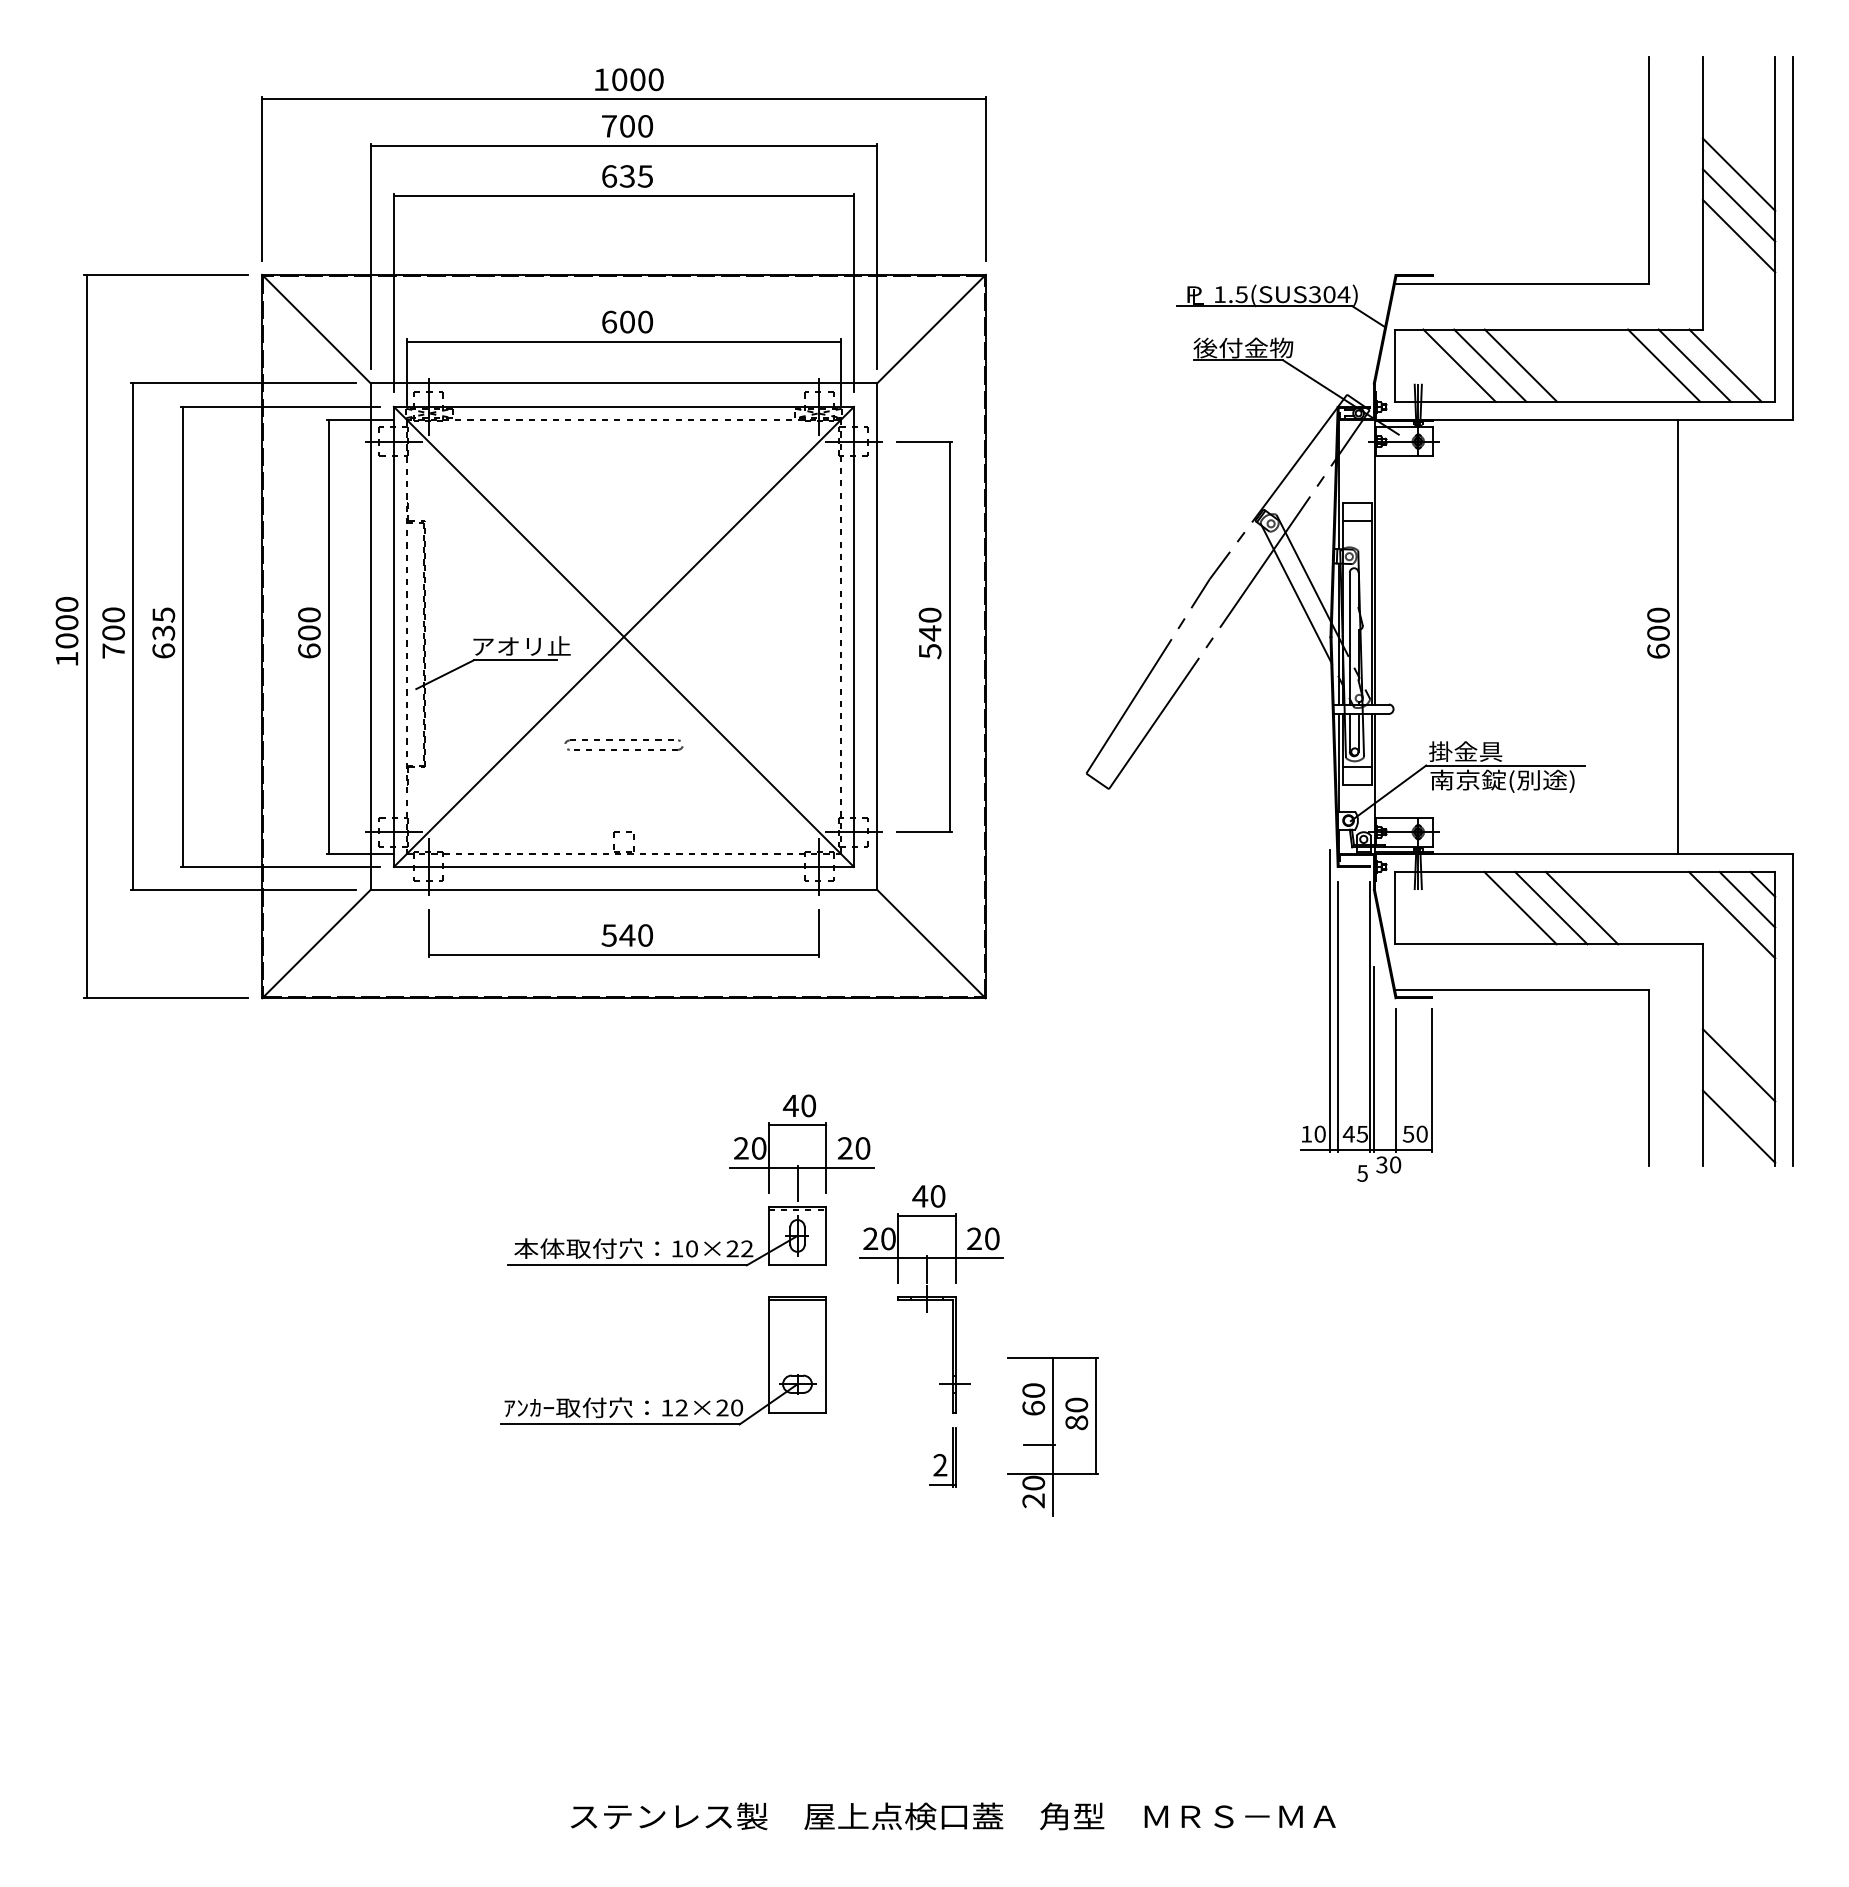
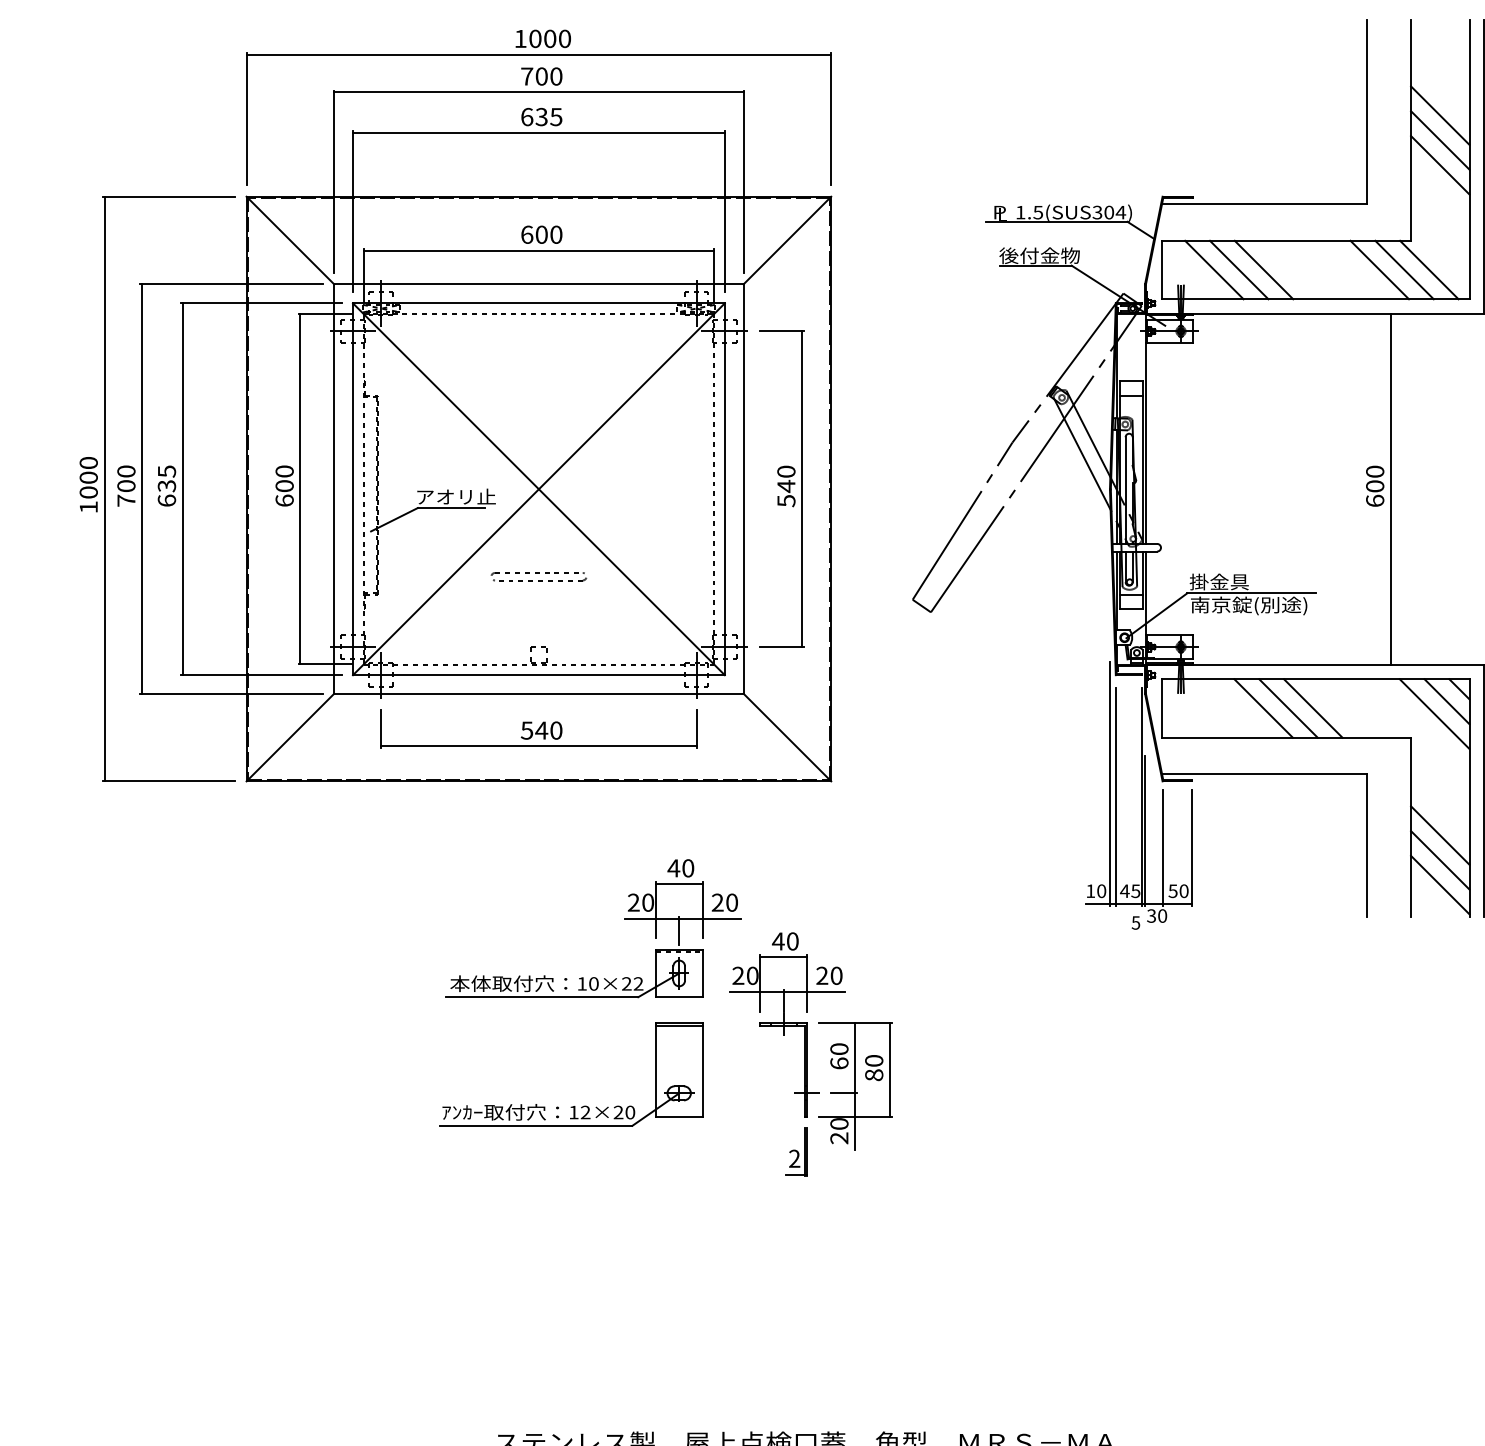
line: (1738, 1095) -> (1439, 859), added
part: (1052, 1436) -> (854, 1086), moved

